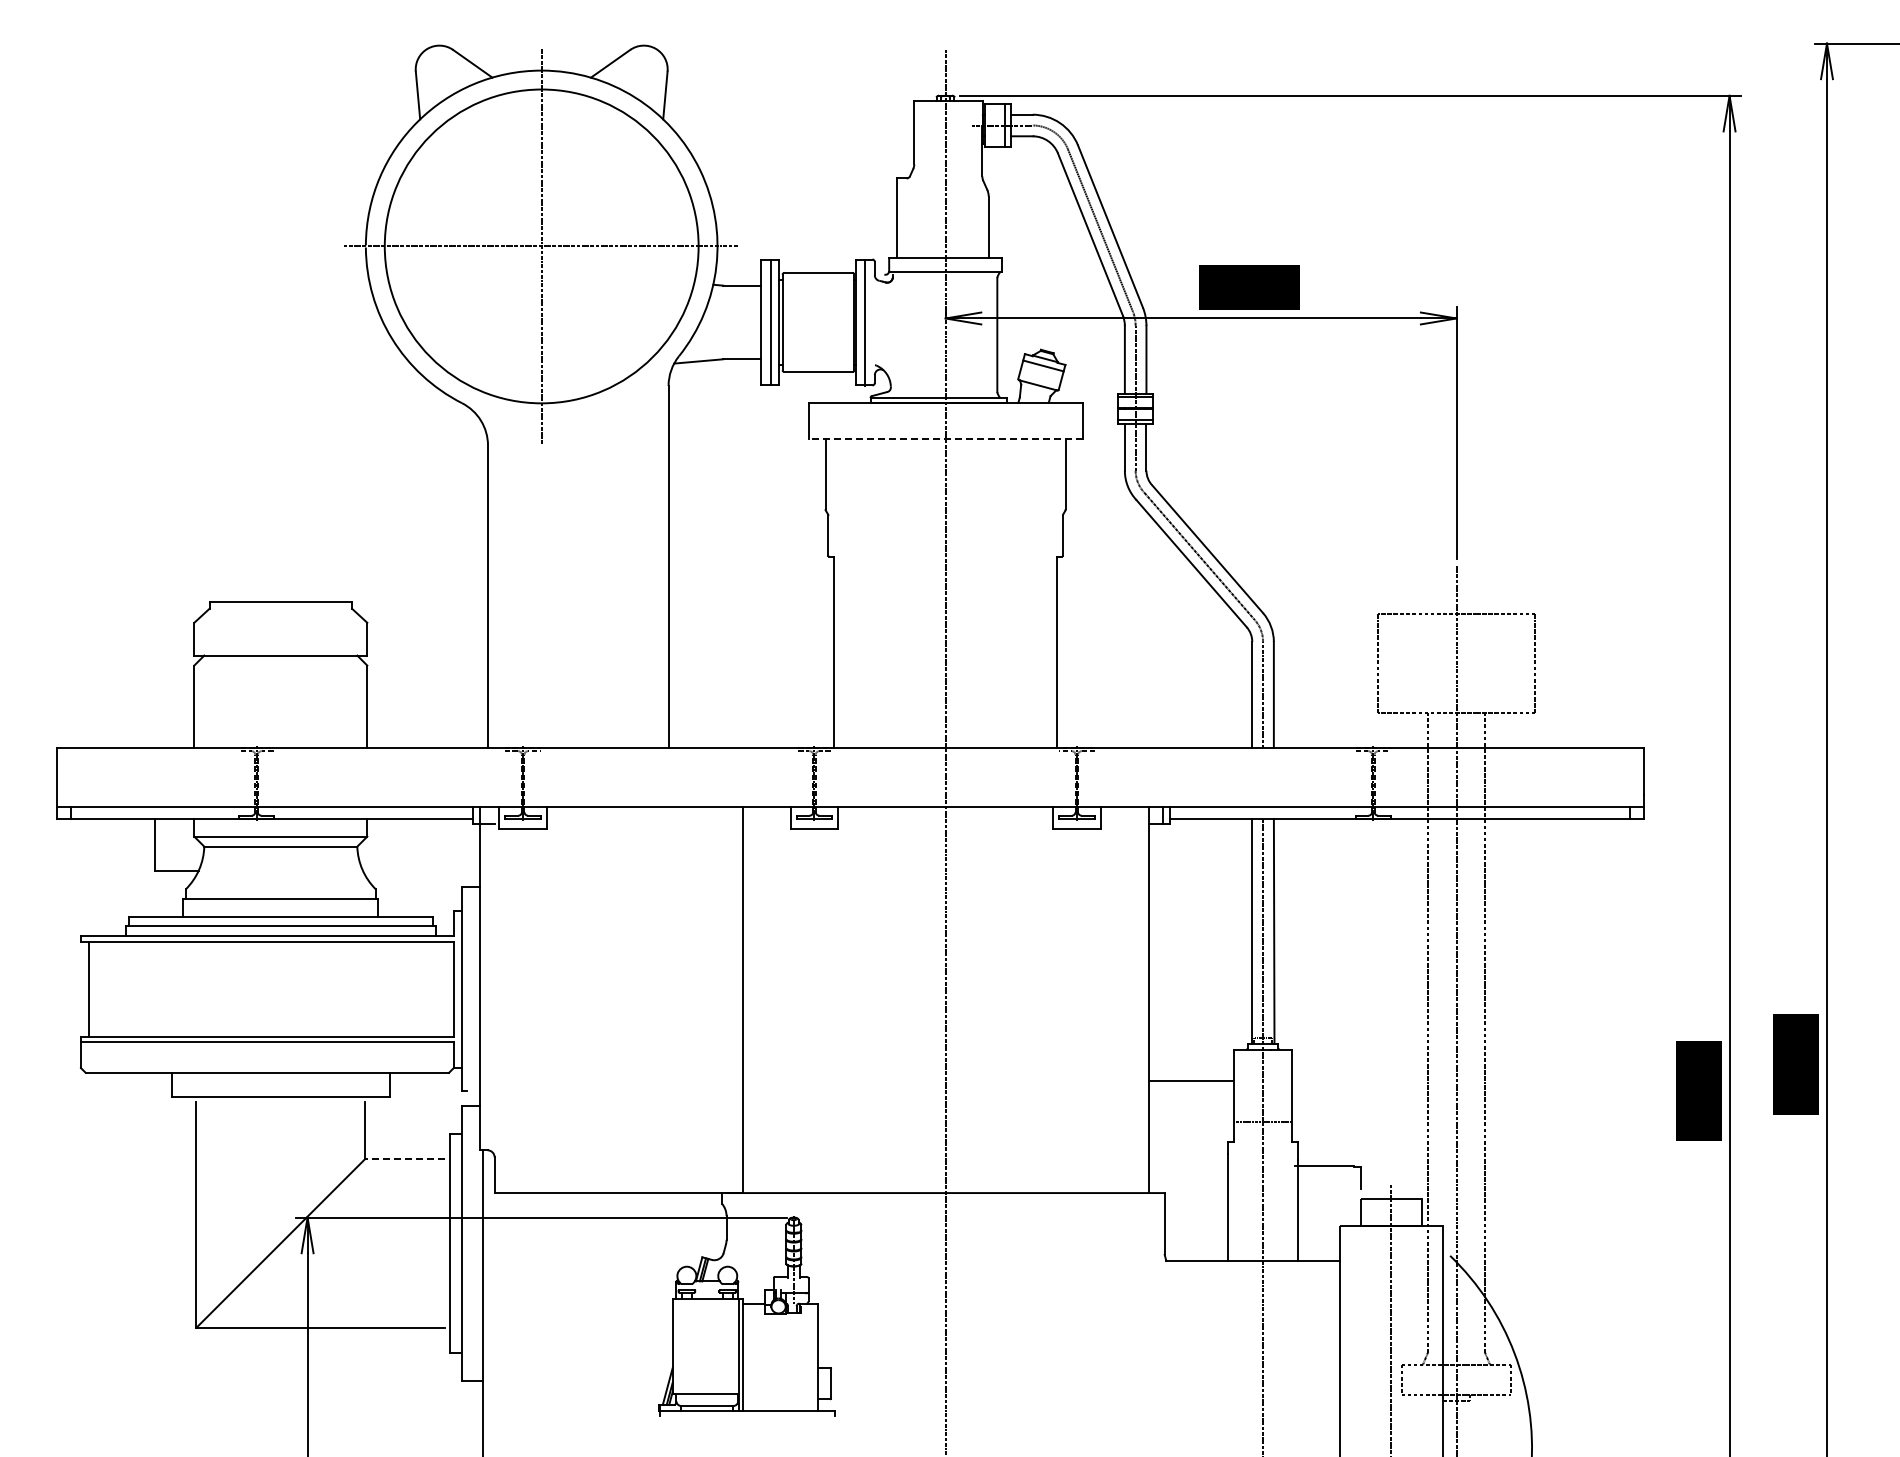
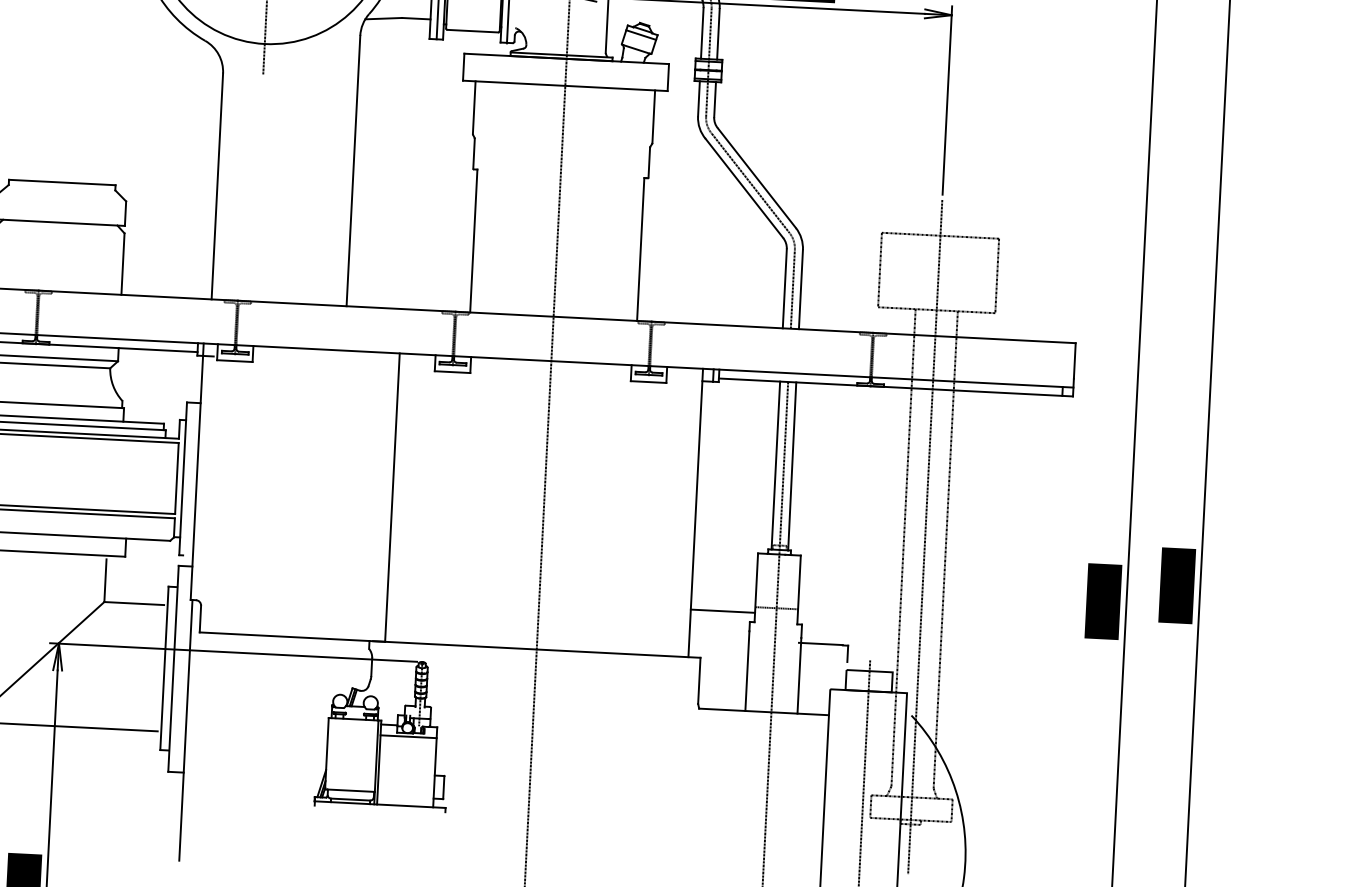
line: (945, 438) -> (565, 85), dashed -> solid
line: (1191, 1081) -> (722, 611), moved
line: (405, 1158) -> (134, 603), dashed -> solid
line: (780, 1318) -> (408, 736), added

